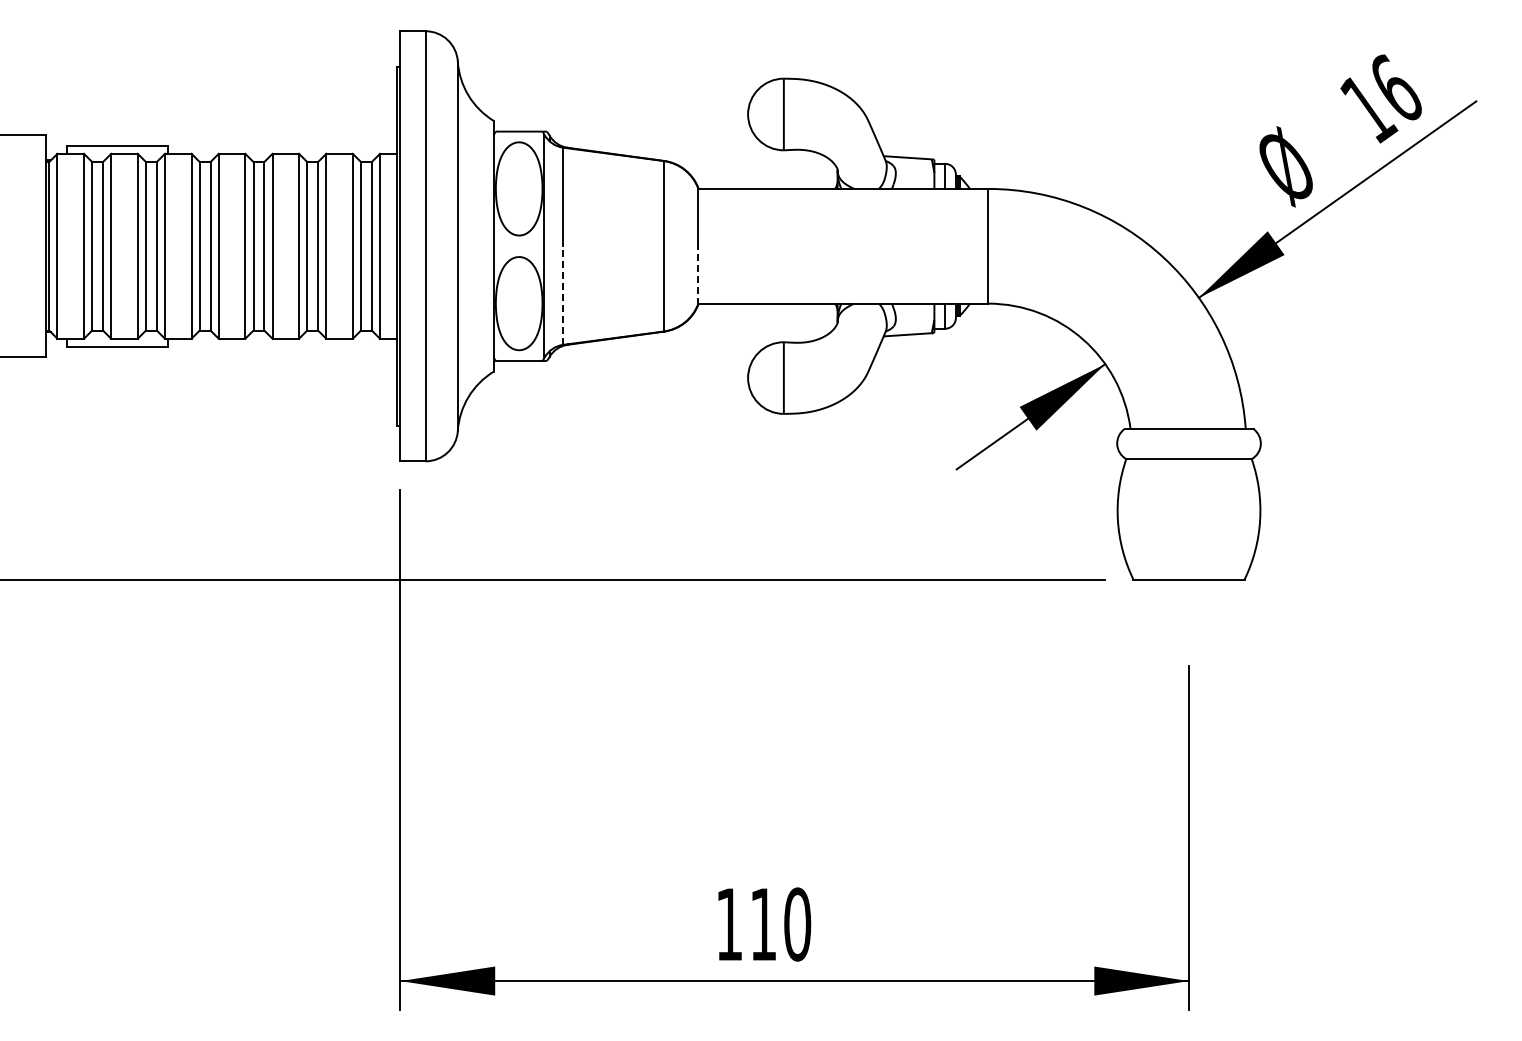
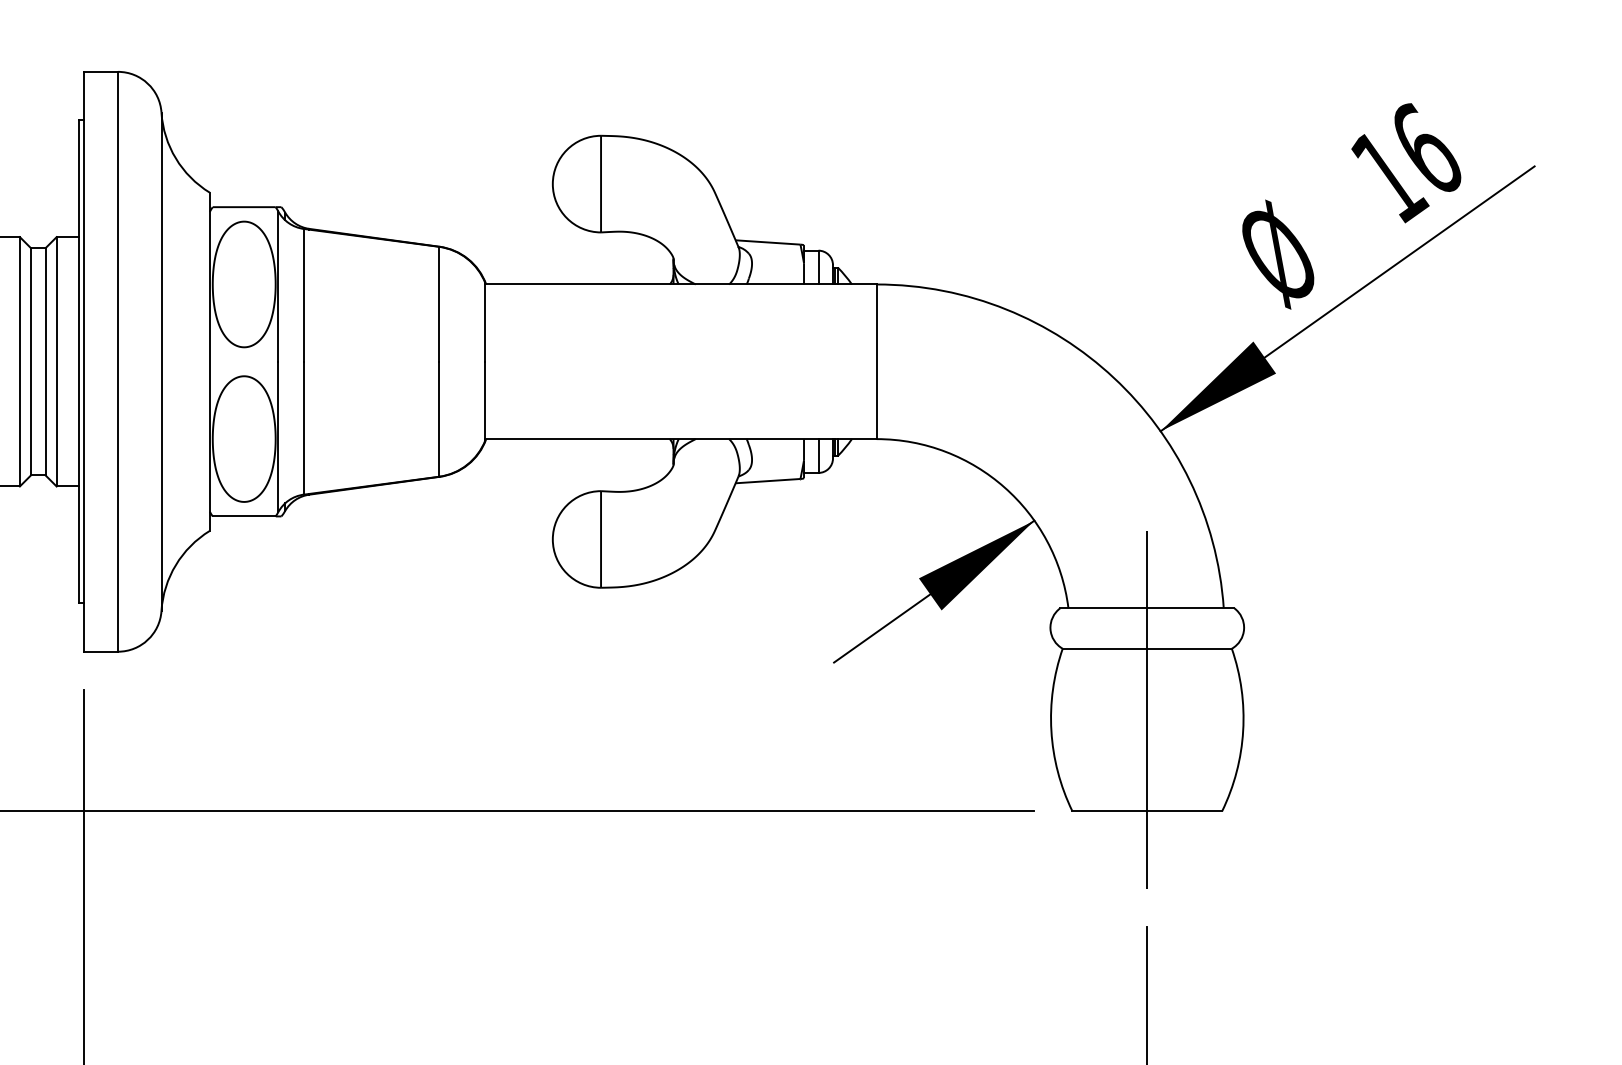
line: (697, 275) -> (484, 401), dashed -> solid
line: (563, 295) -> (303, 428), dashed -> solid
line: (1189, 503) -> (1147, 708), added

